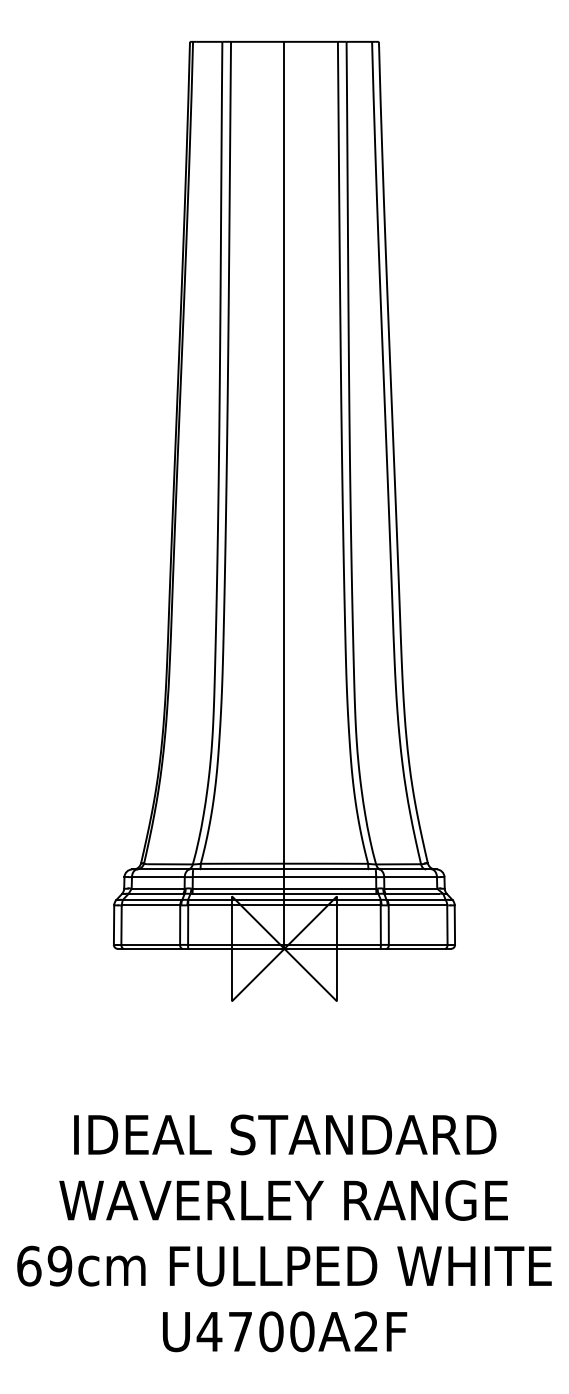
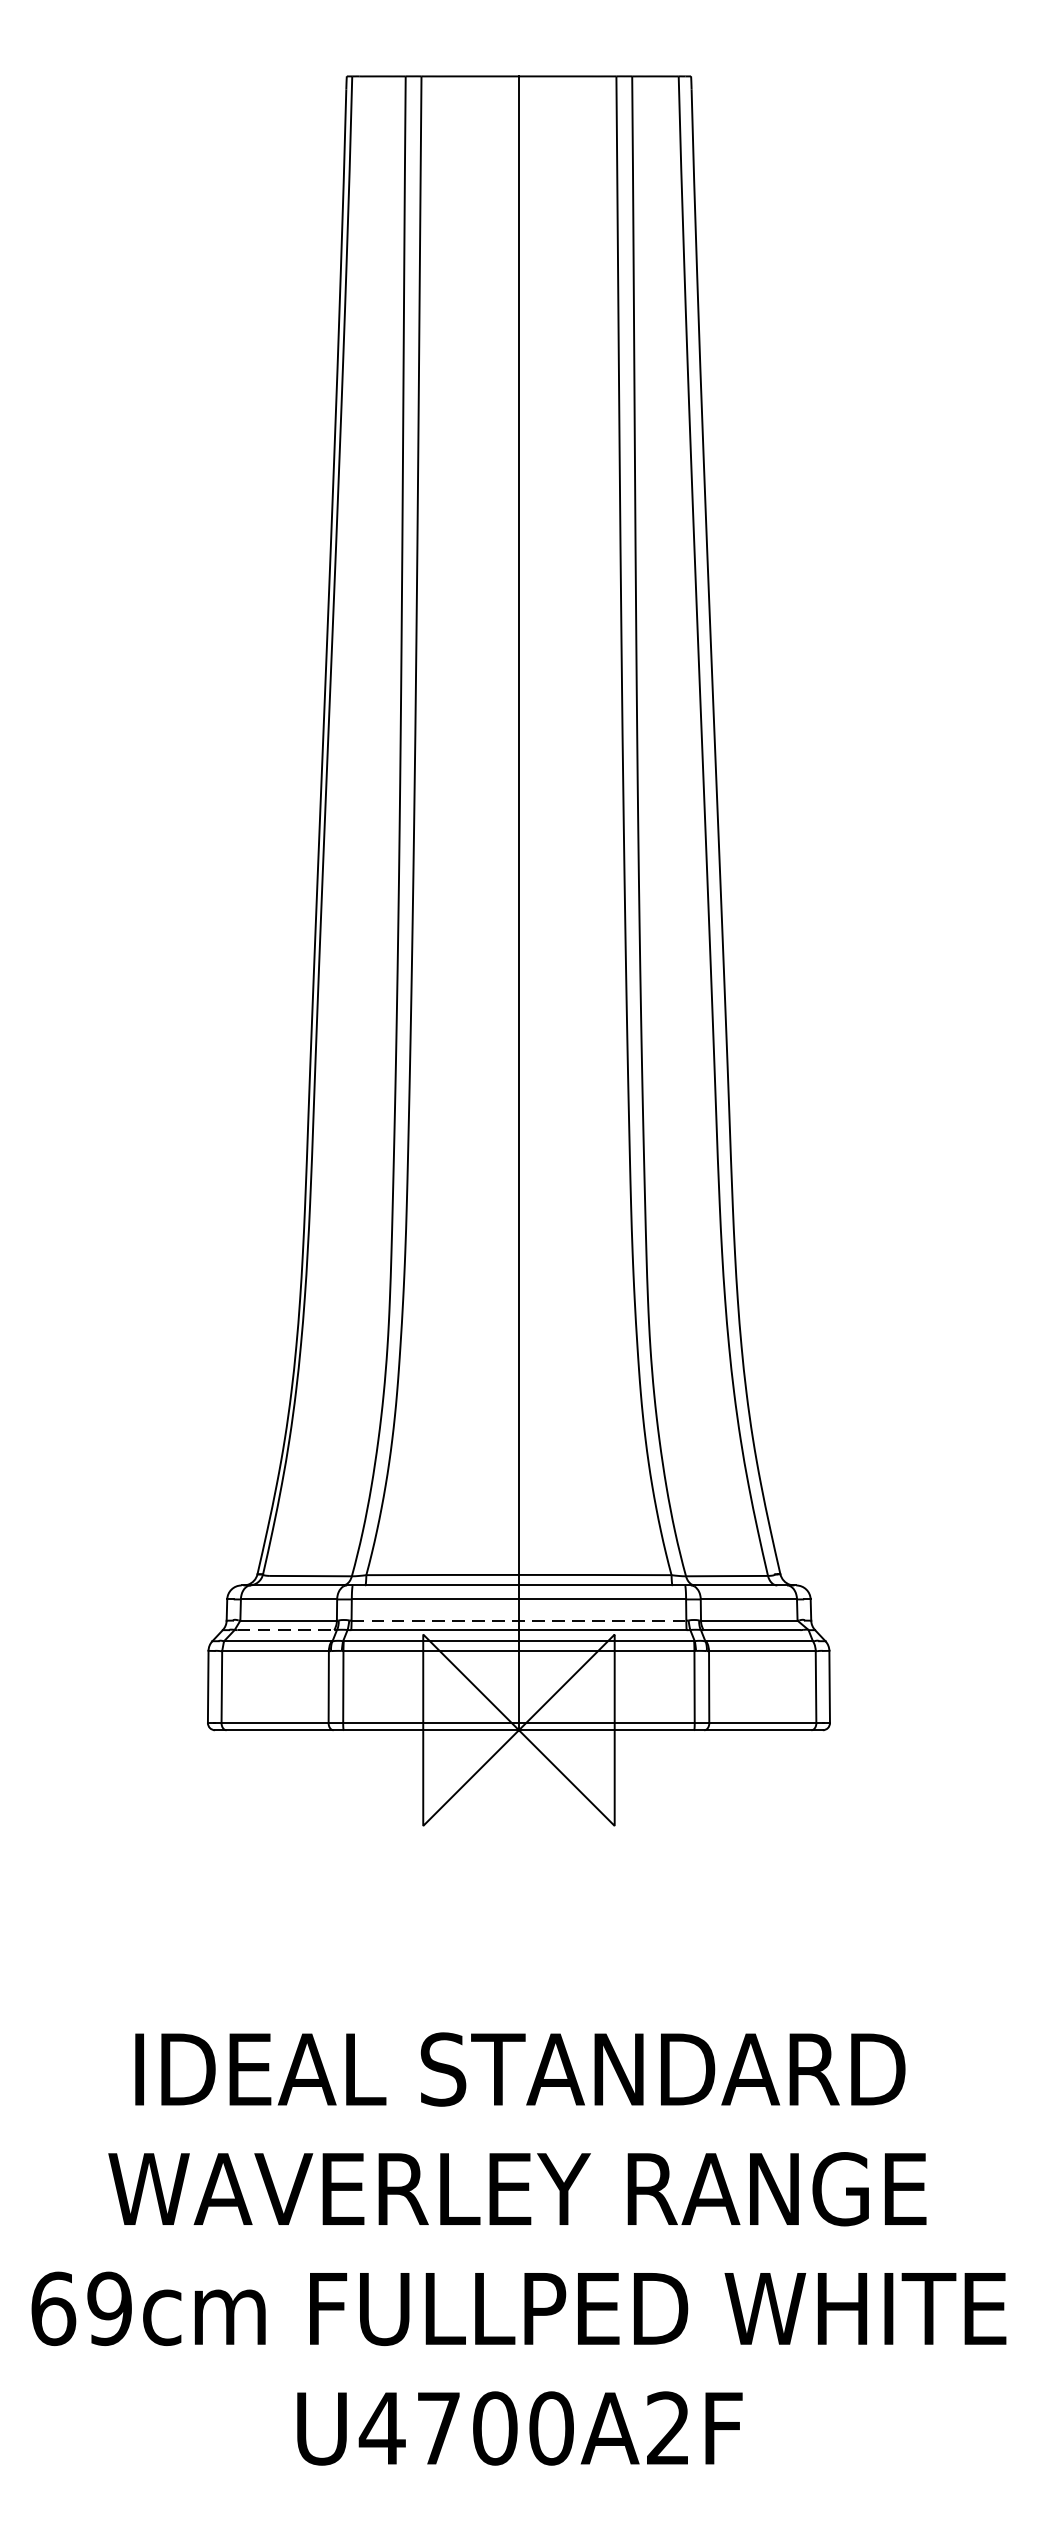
line: (284, 888) -> (519, 1620), solid -> dashed
line: (157, 893) -> (287, 1629), solid -> dashed

